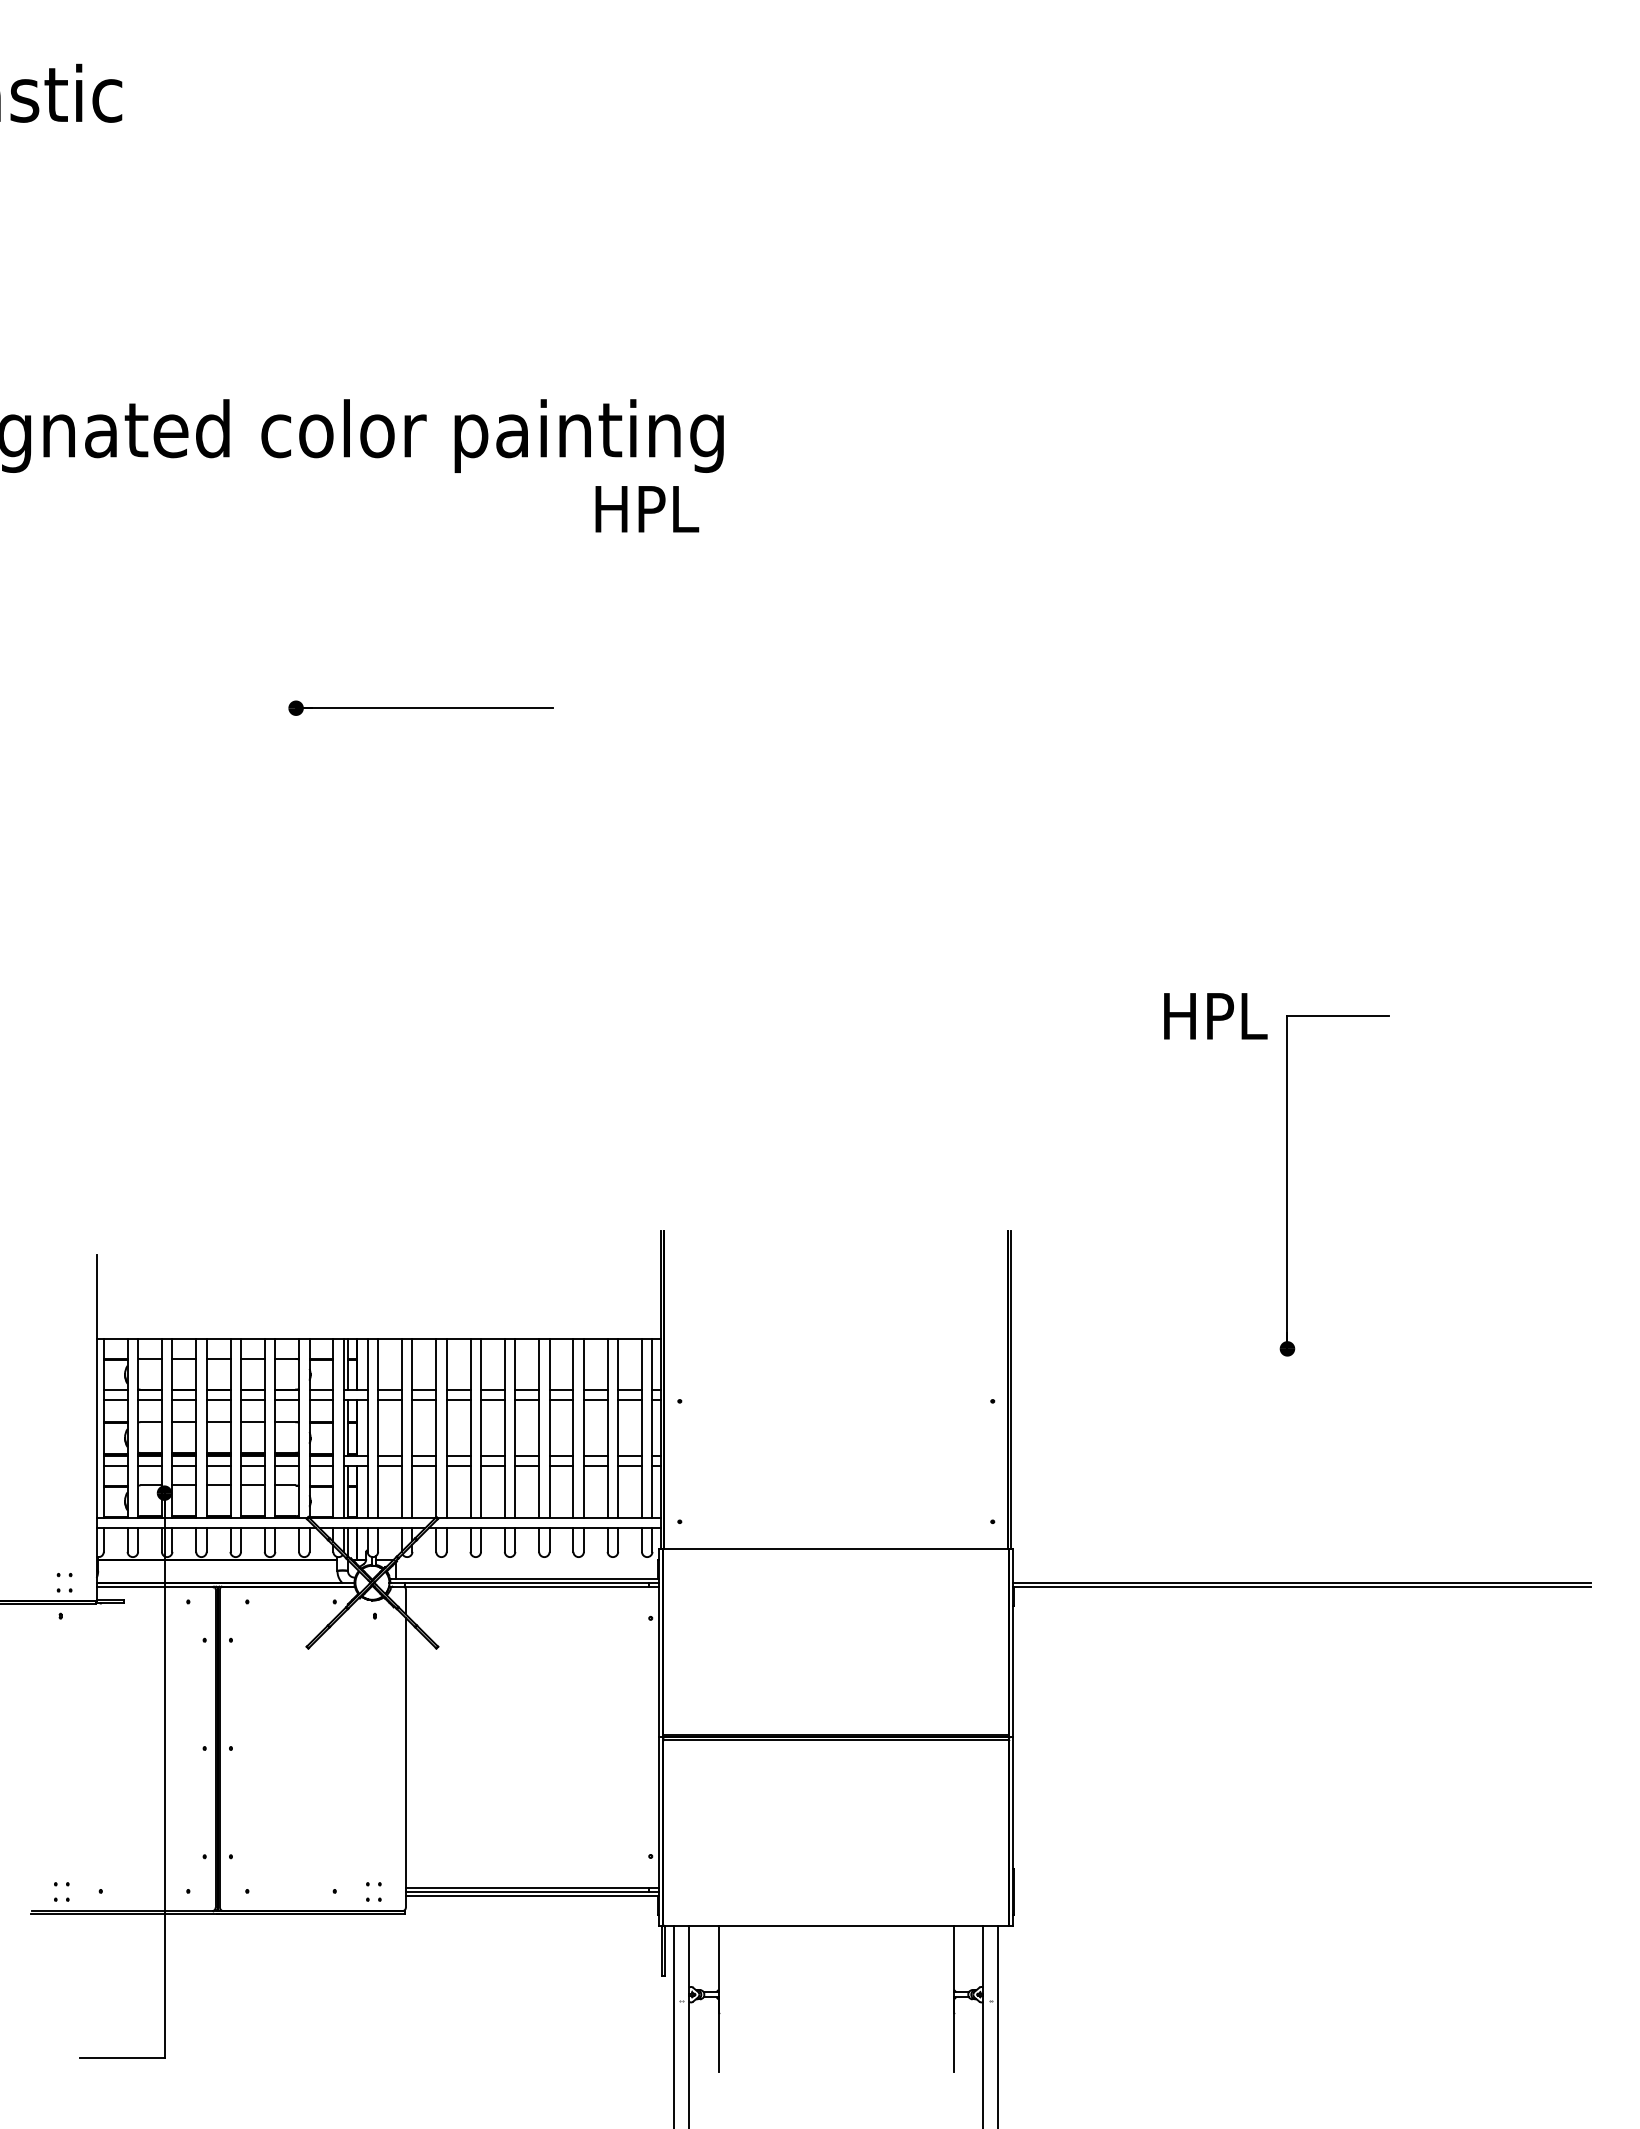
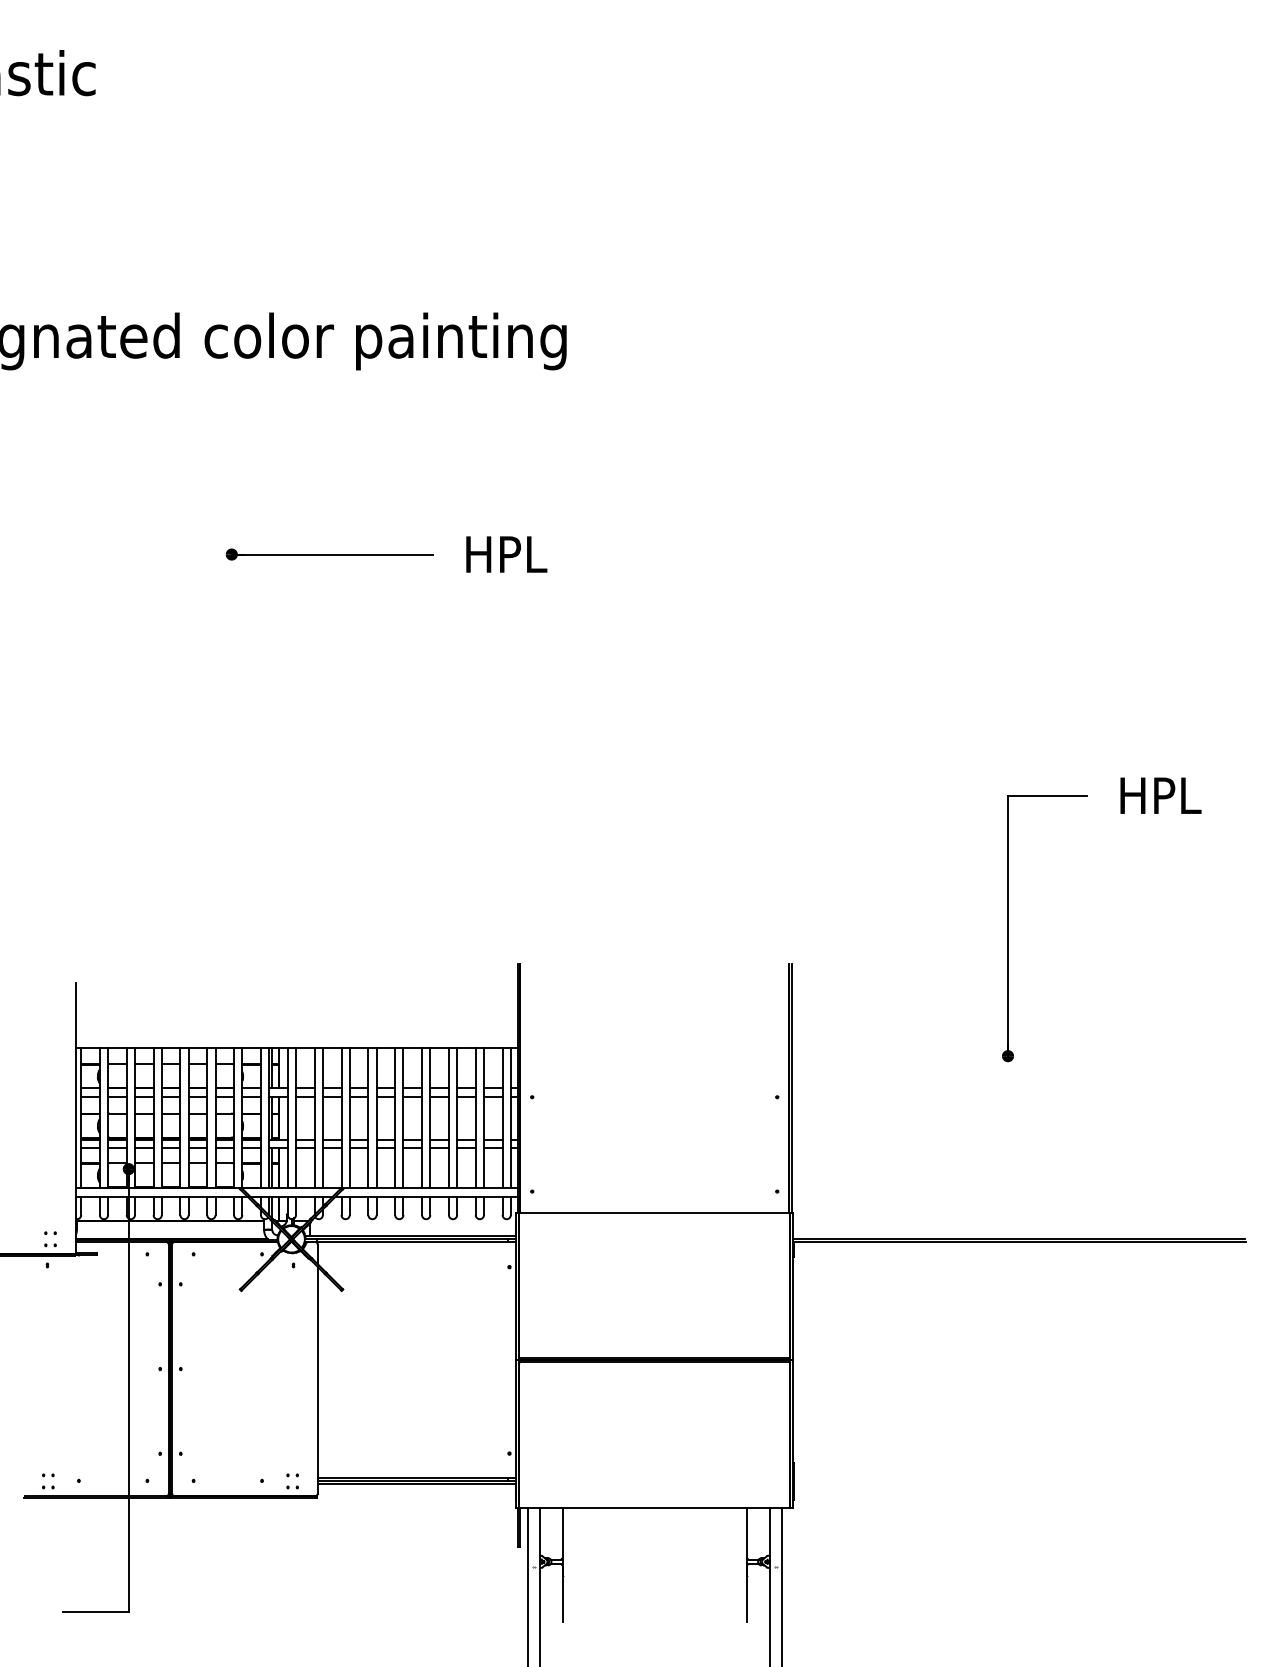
text: (647, 509) -> (506, 554), moved
text: (1215, 1016) -> (1160, 795), moved

